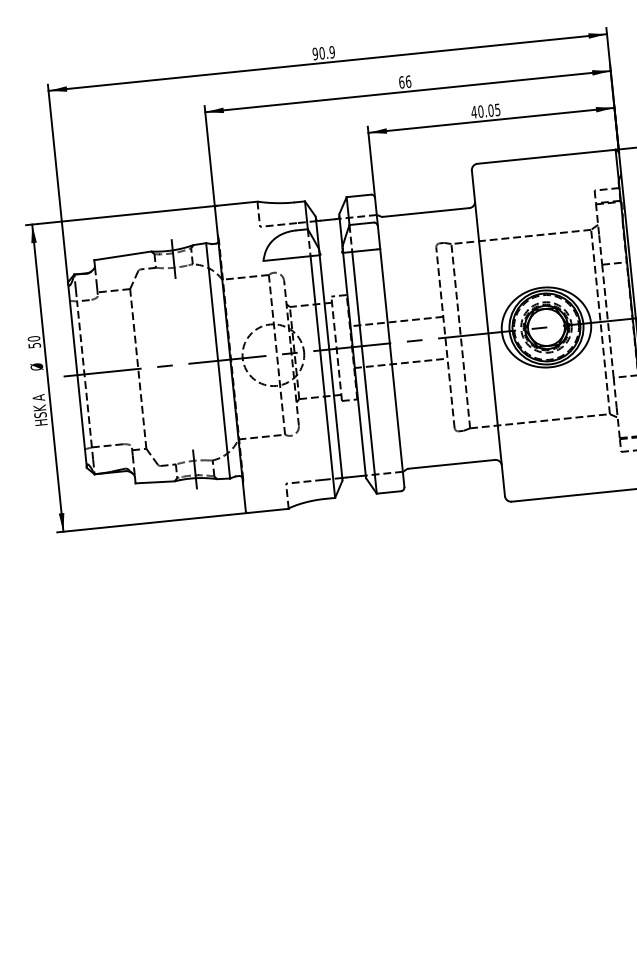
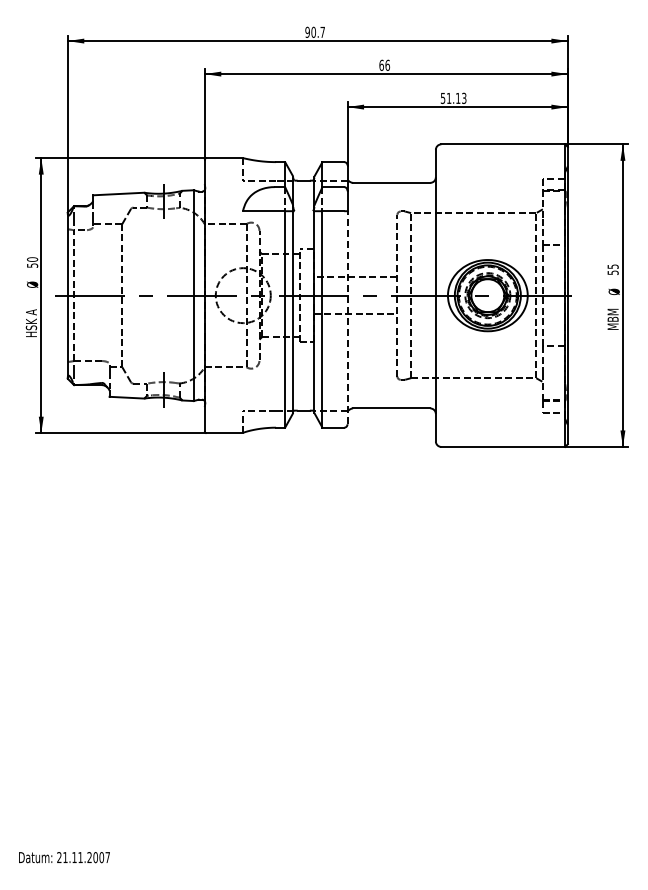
text: (331, 51) -> (322, 31), 90.9 -> 90.7
text: (485, 111) -> (453, 98), 40.05 -> 51.13
line: (392, 367) -> (347, 317), solid -> dashed

